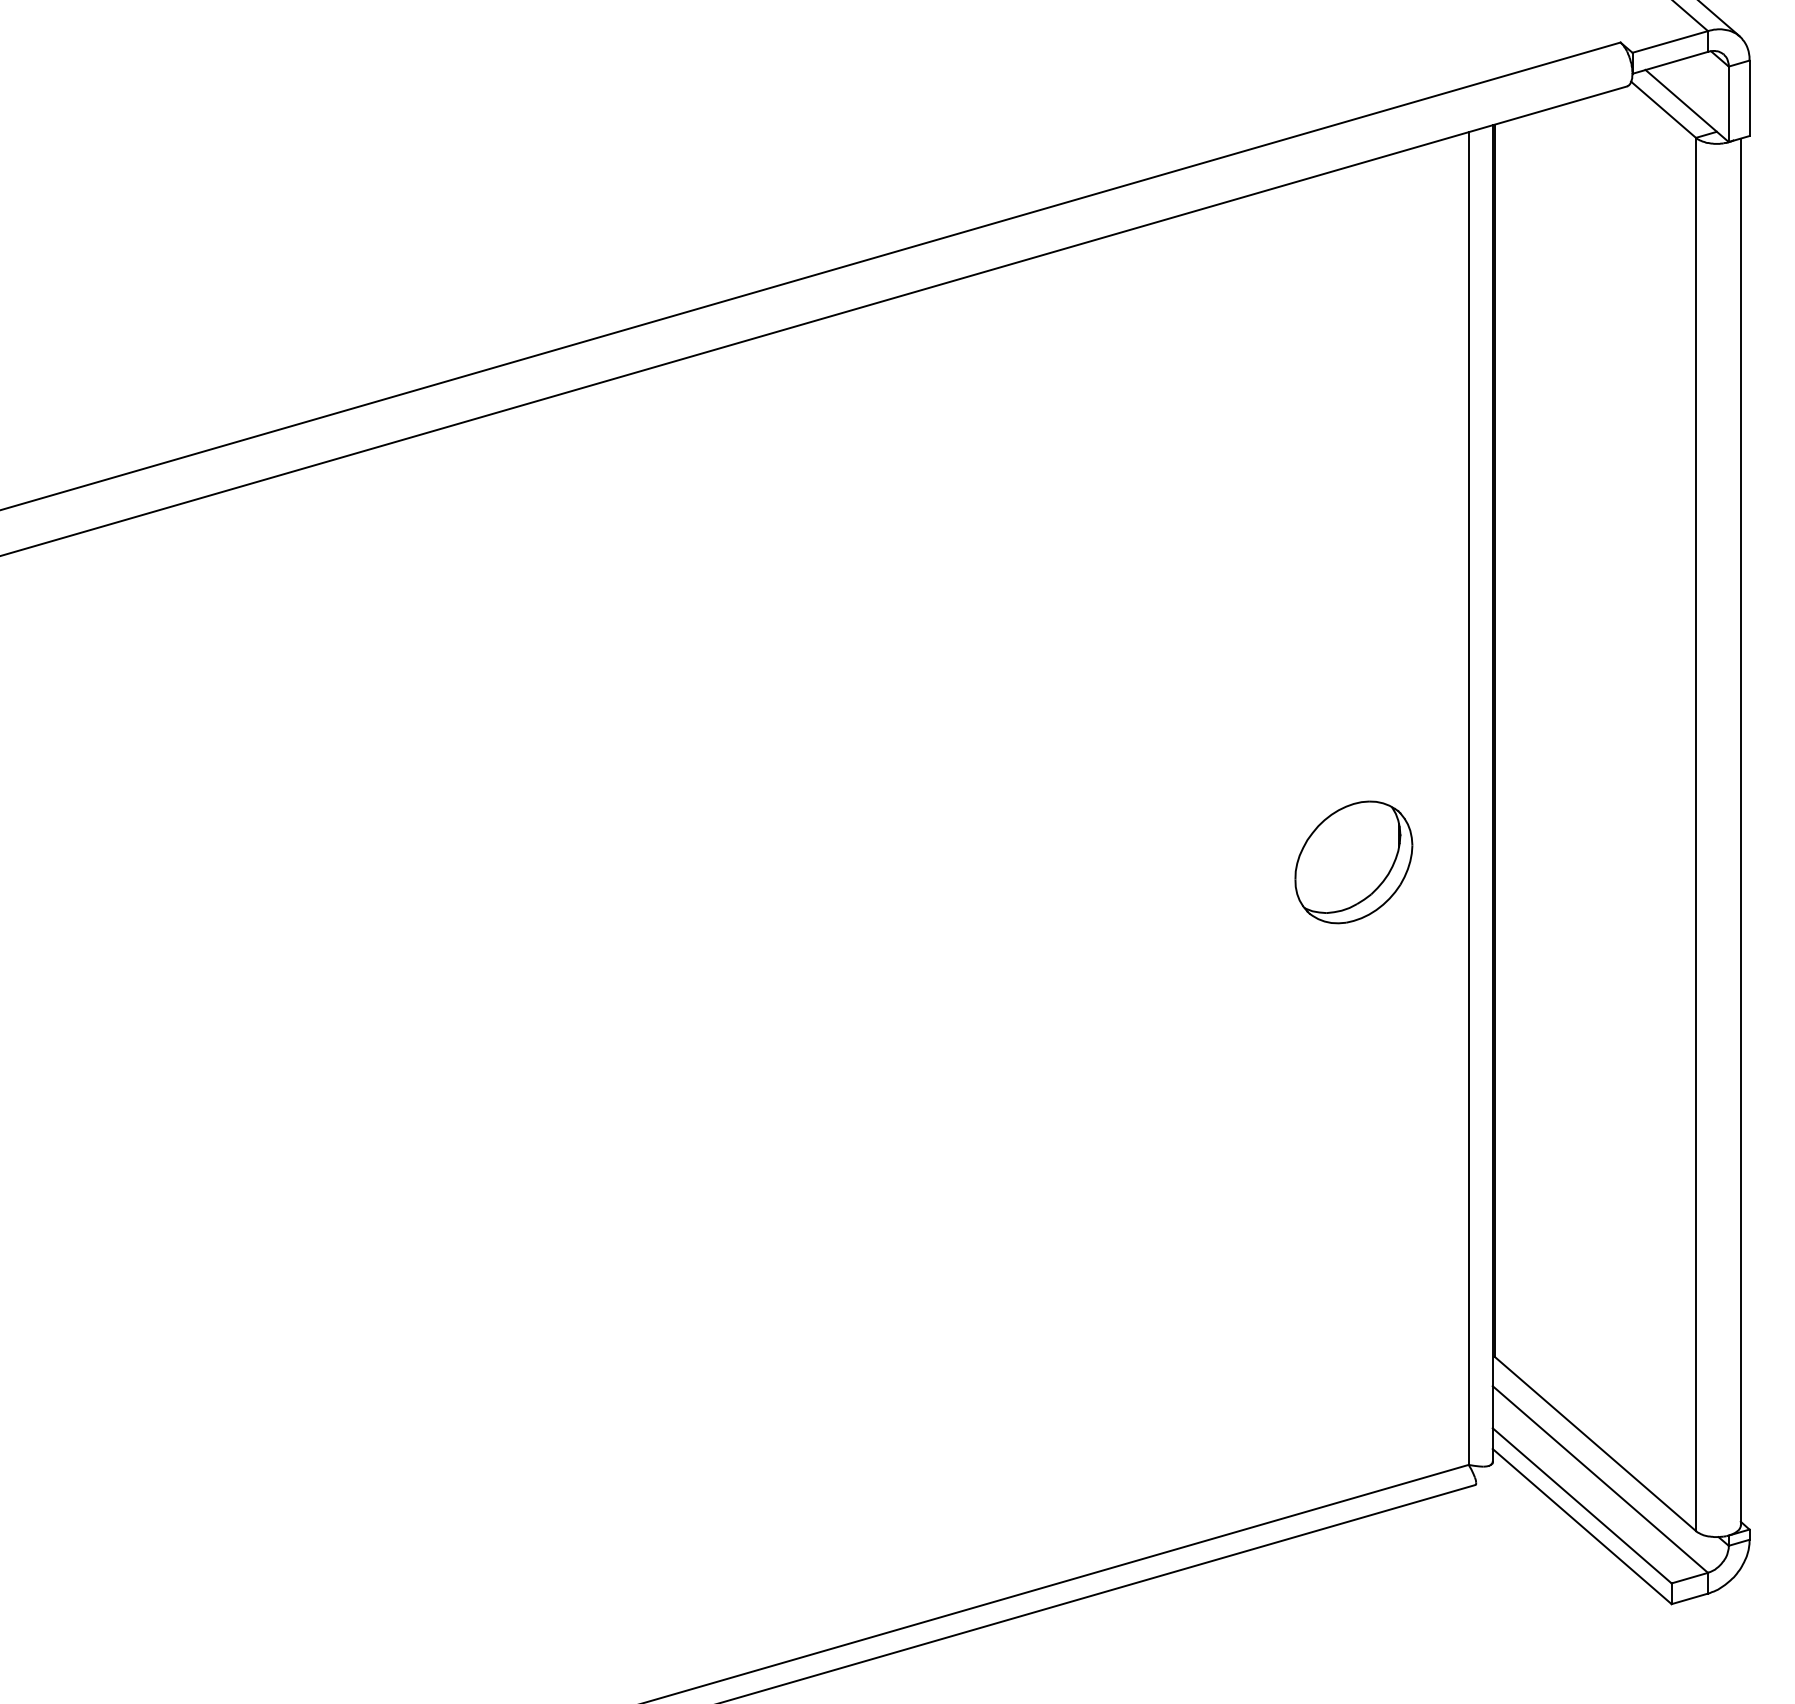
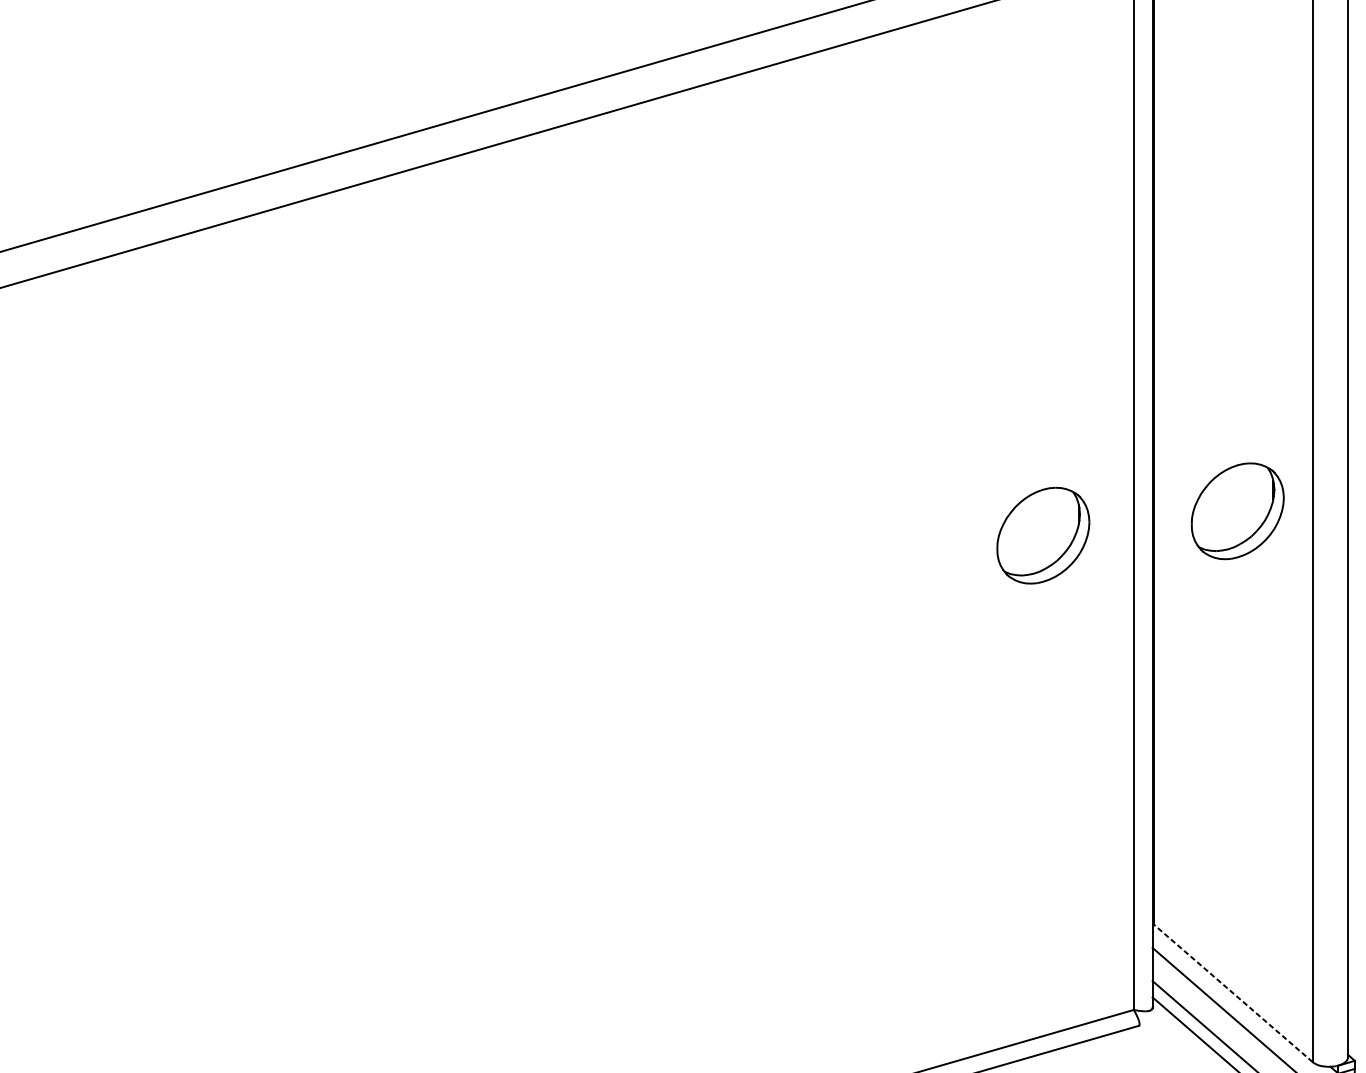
part: (1600, 831) -> (1237, 511), added
line: (1594, 1443) -> (1232, 993), solid -> dashed

